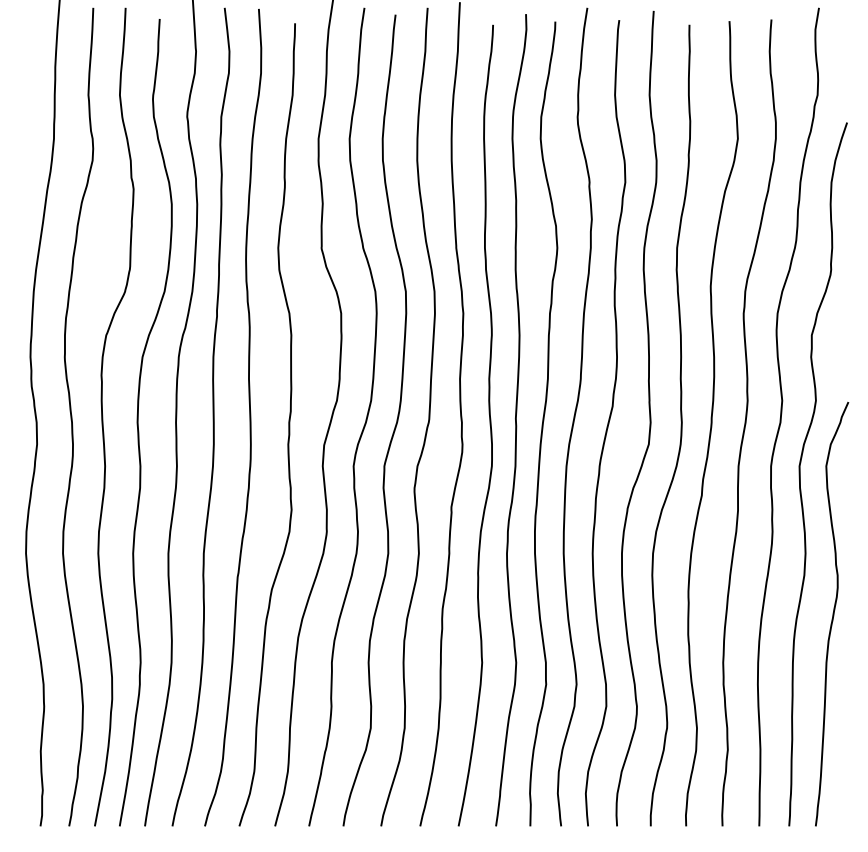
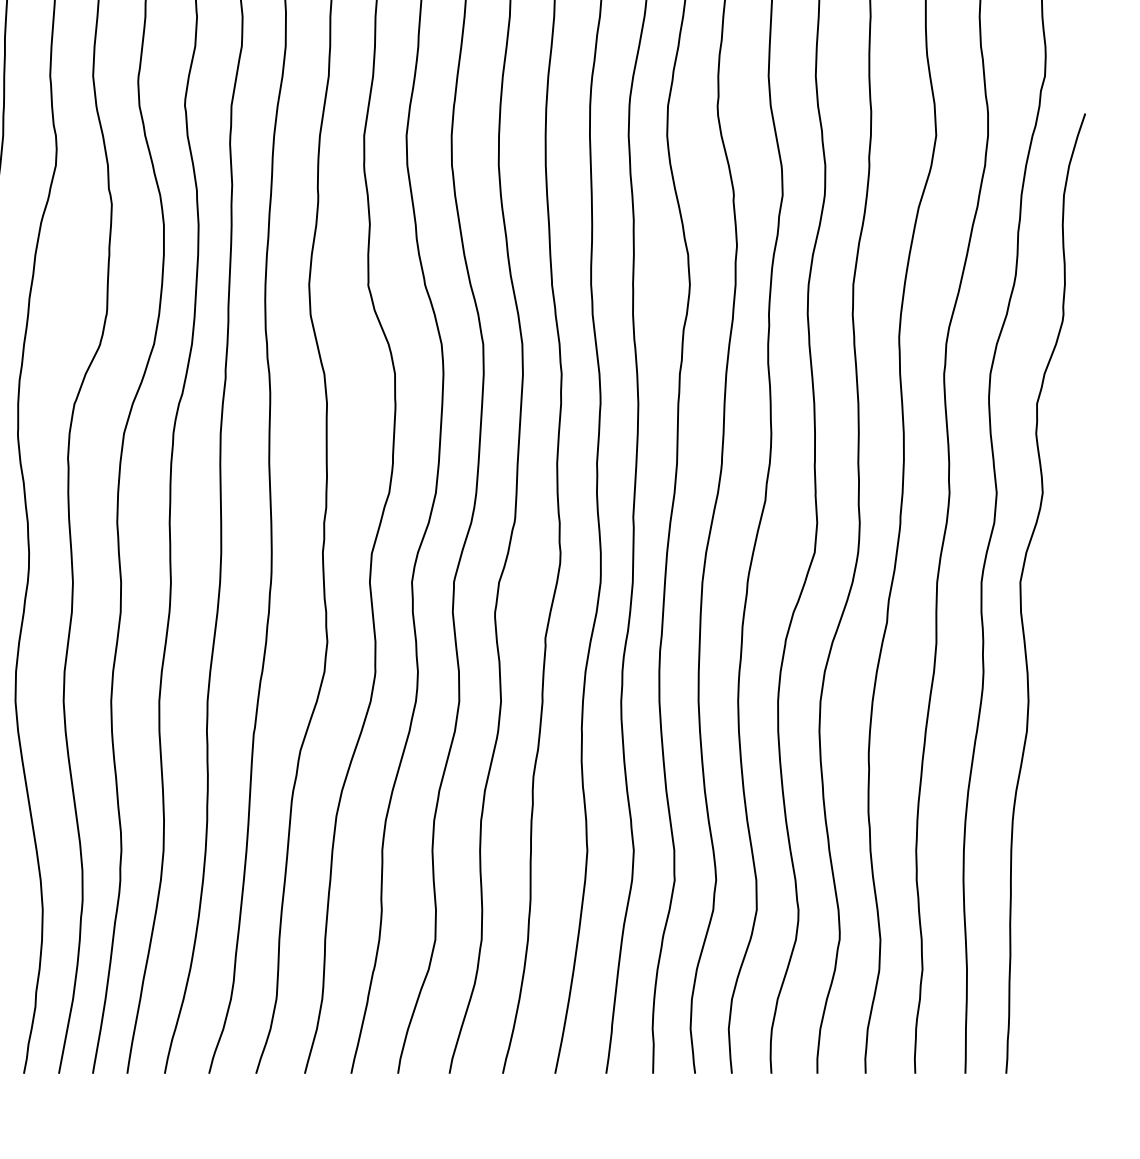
curve: (832, 613) -> (1065, 783), removed

